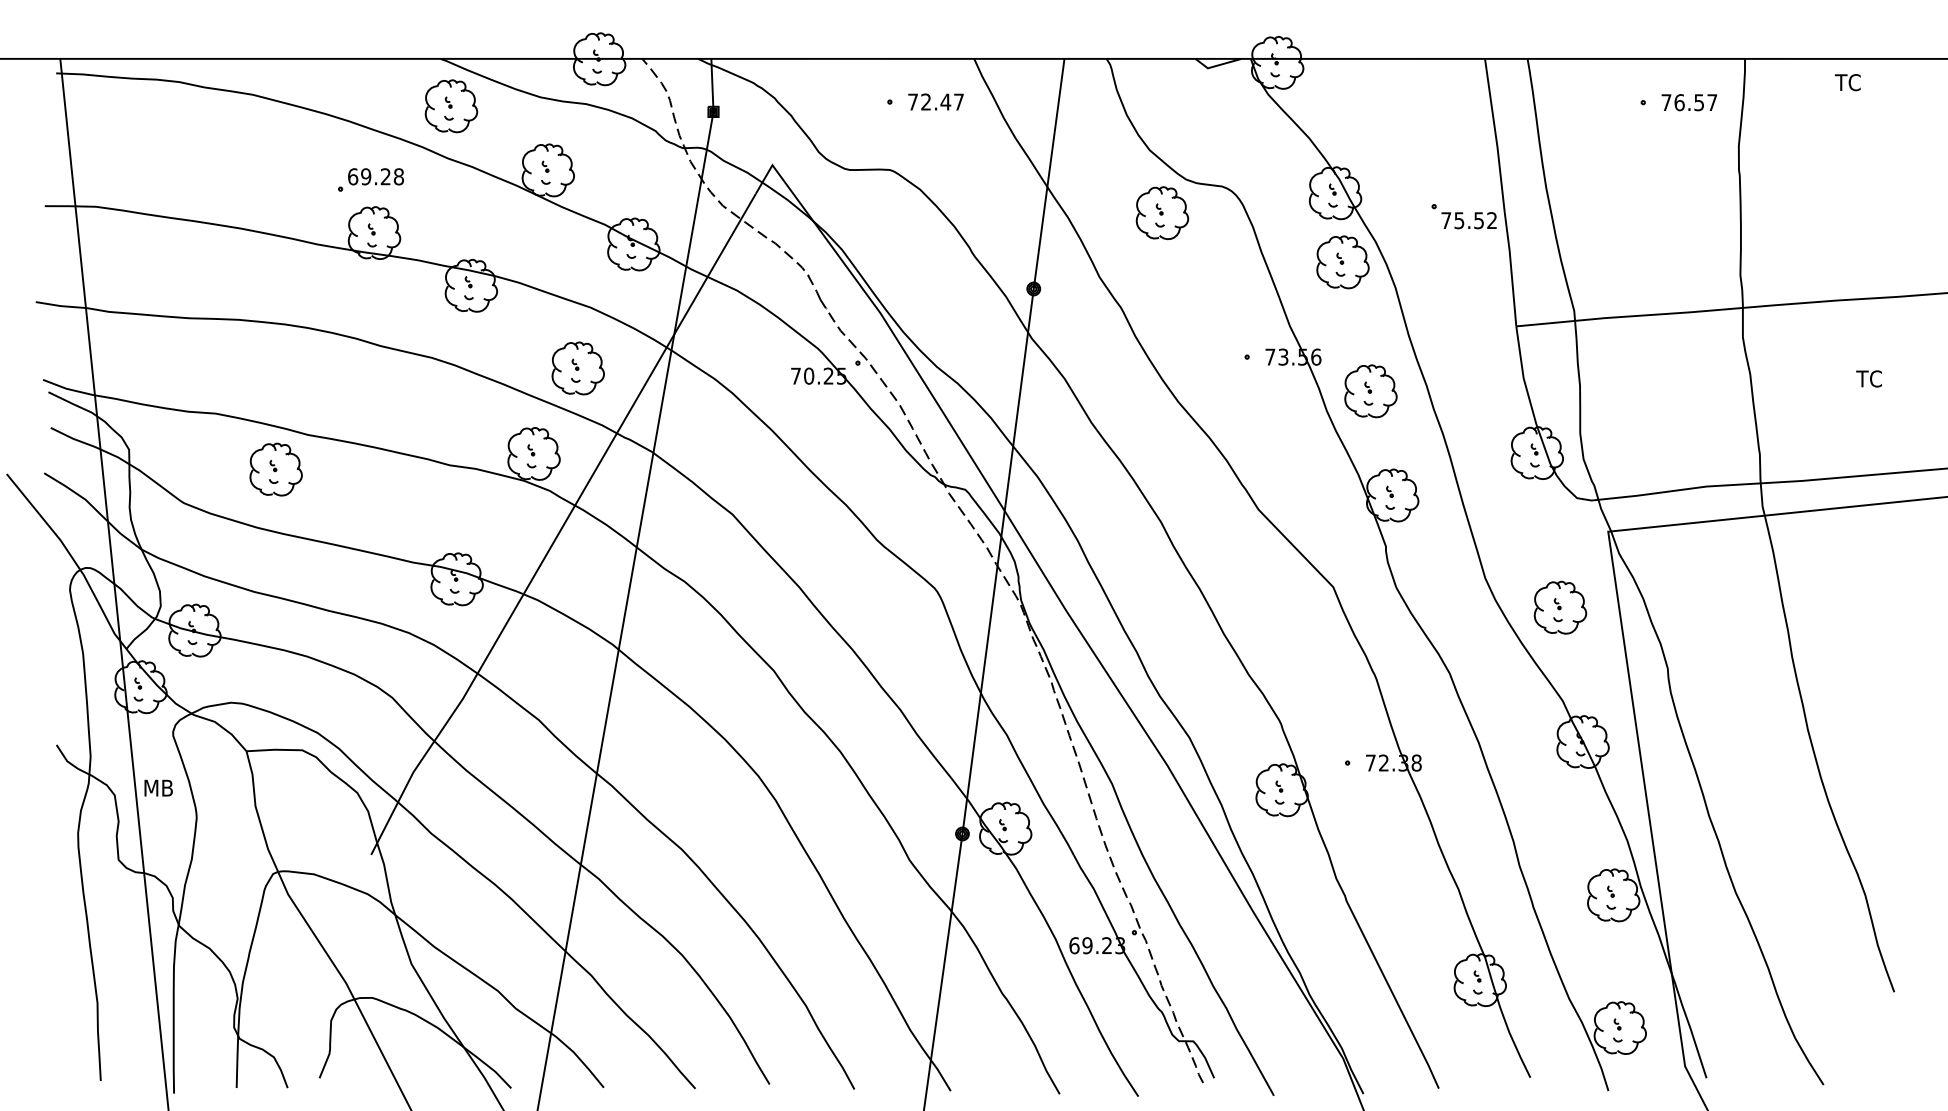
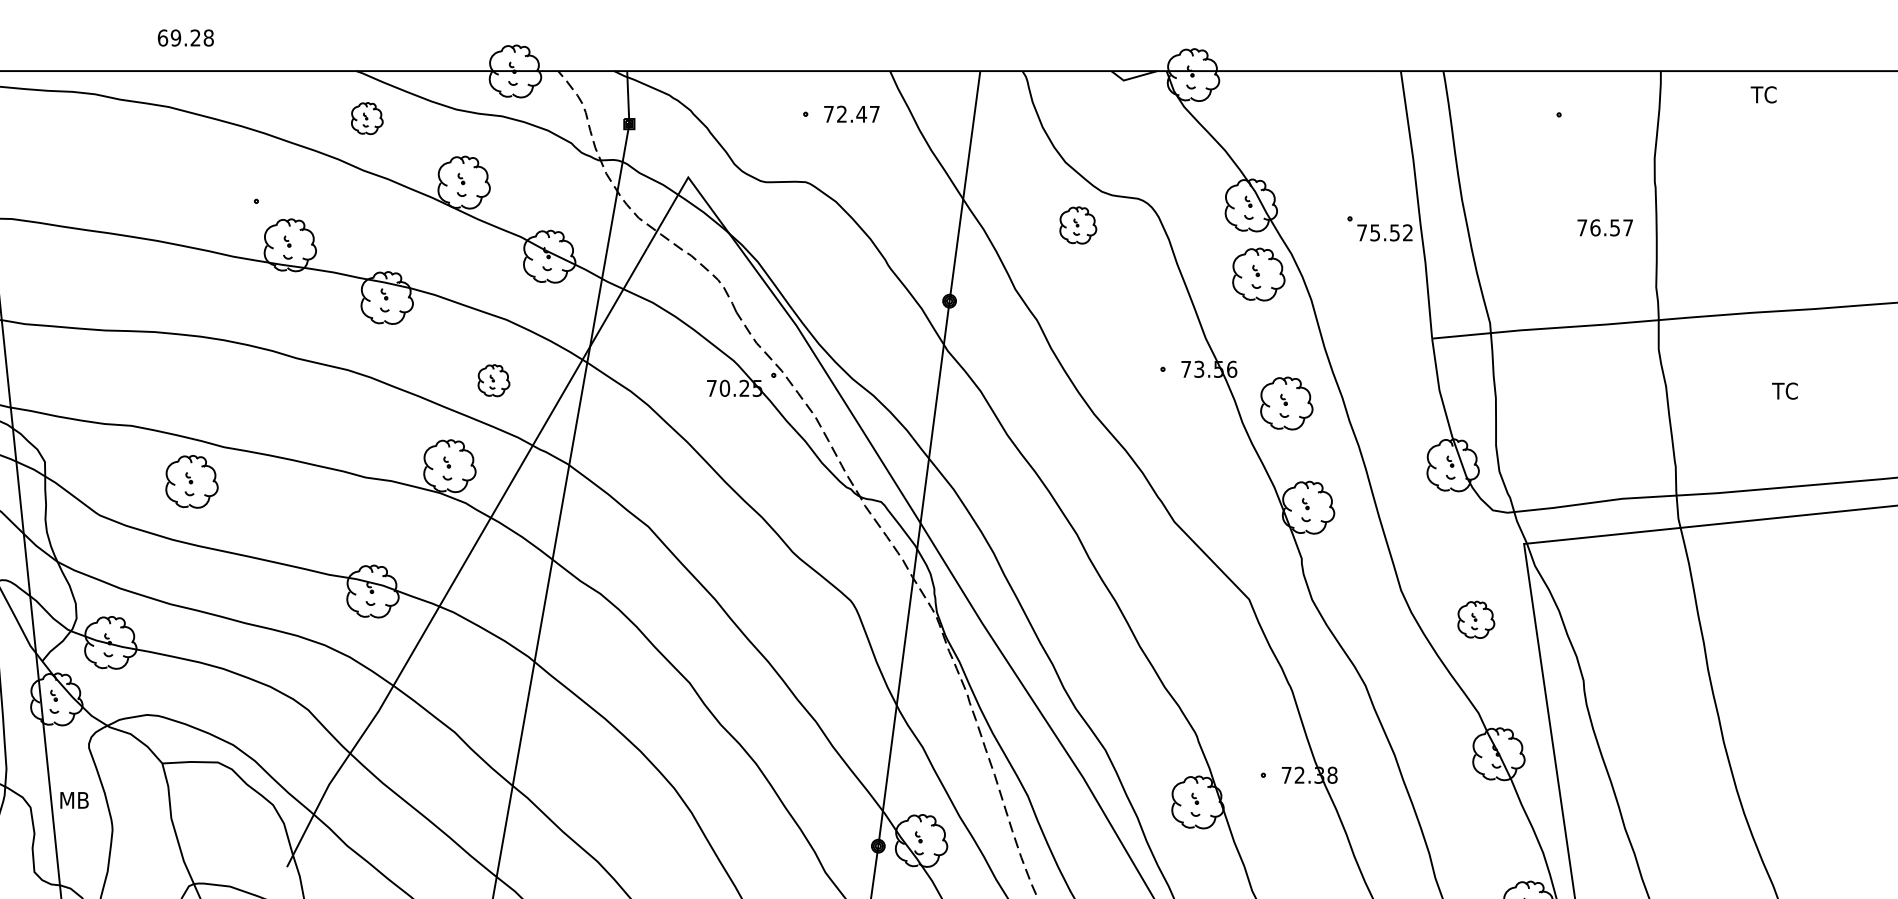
text: (1689, 102) -> (1605, 227), moved
part: (451, 106) -> (367, 118), size x0.6
text: (375, 176) -> (185, 37), moved
part: (1162, 213) -> (1078, 225), size x0.7
part: (577, 368) -> (493, 380), size x0.6
part: (1560, 607) -> (1476, 619), size x0.7

